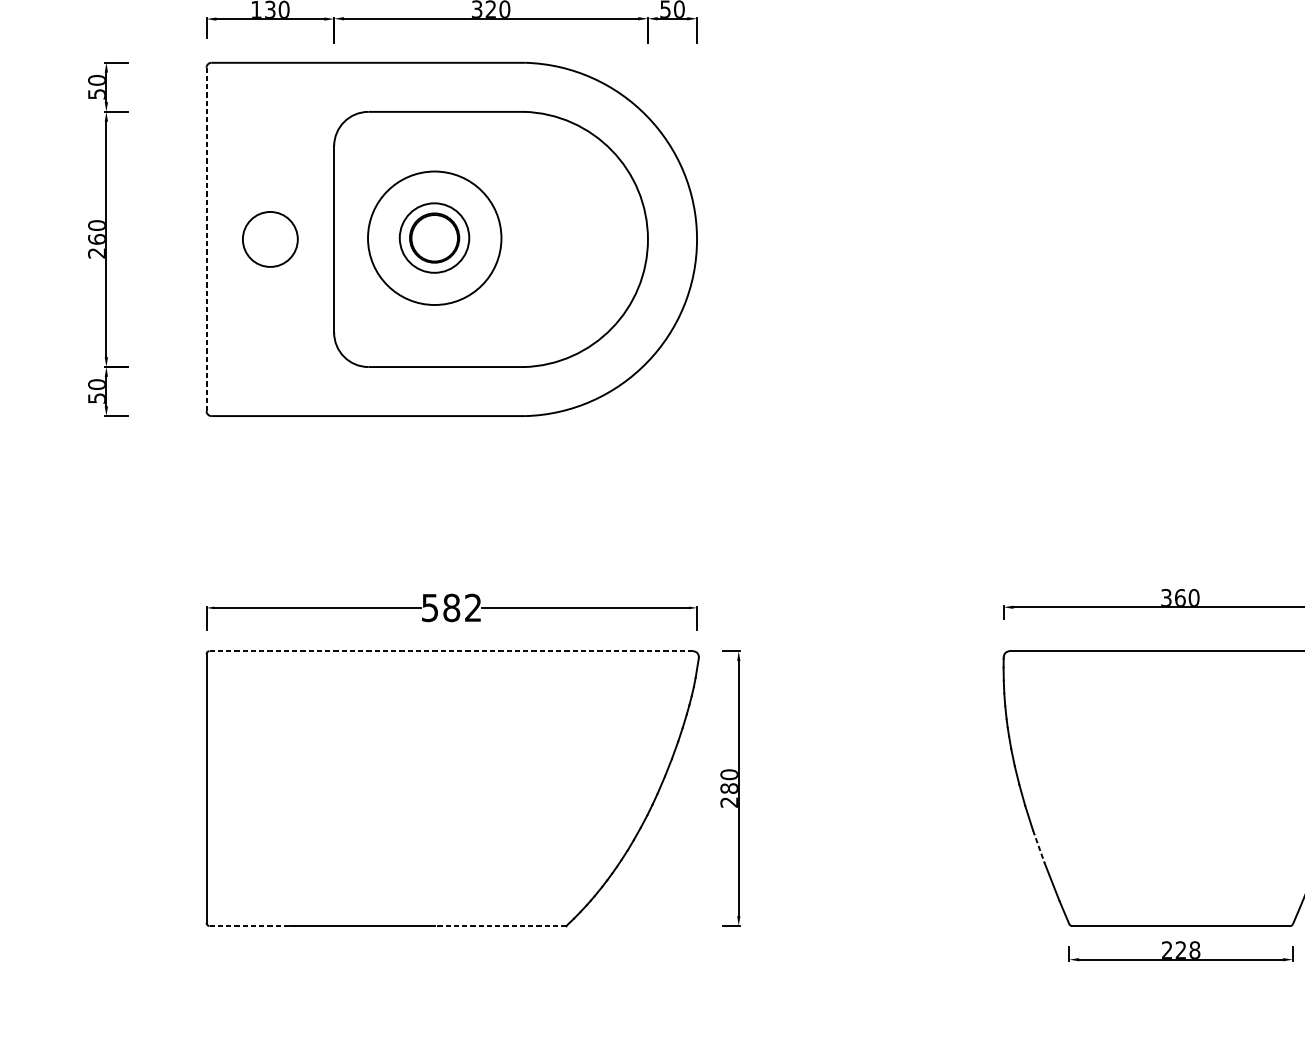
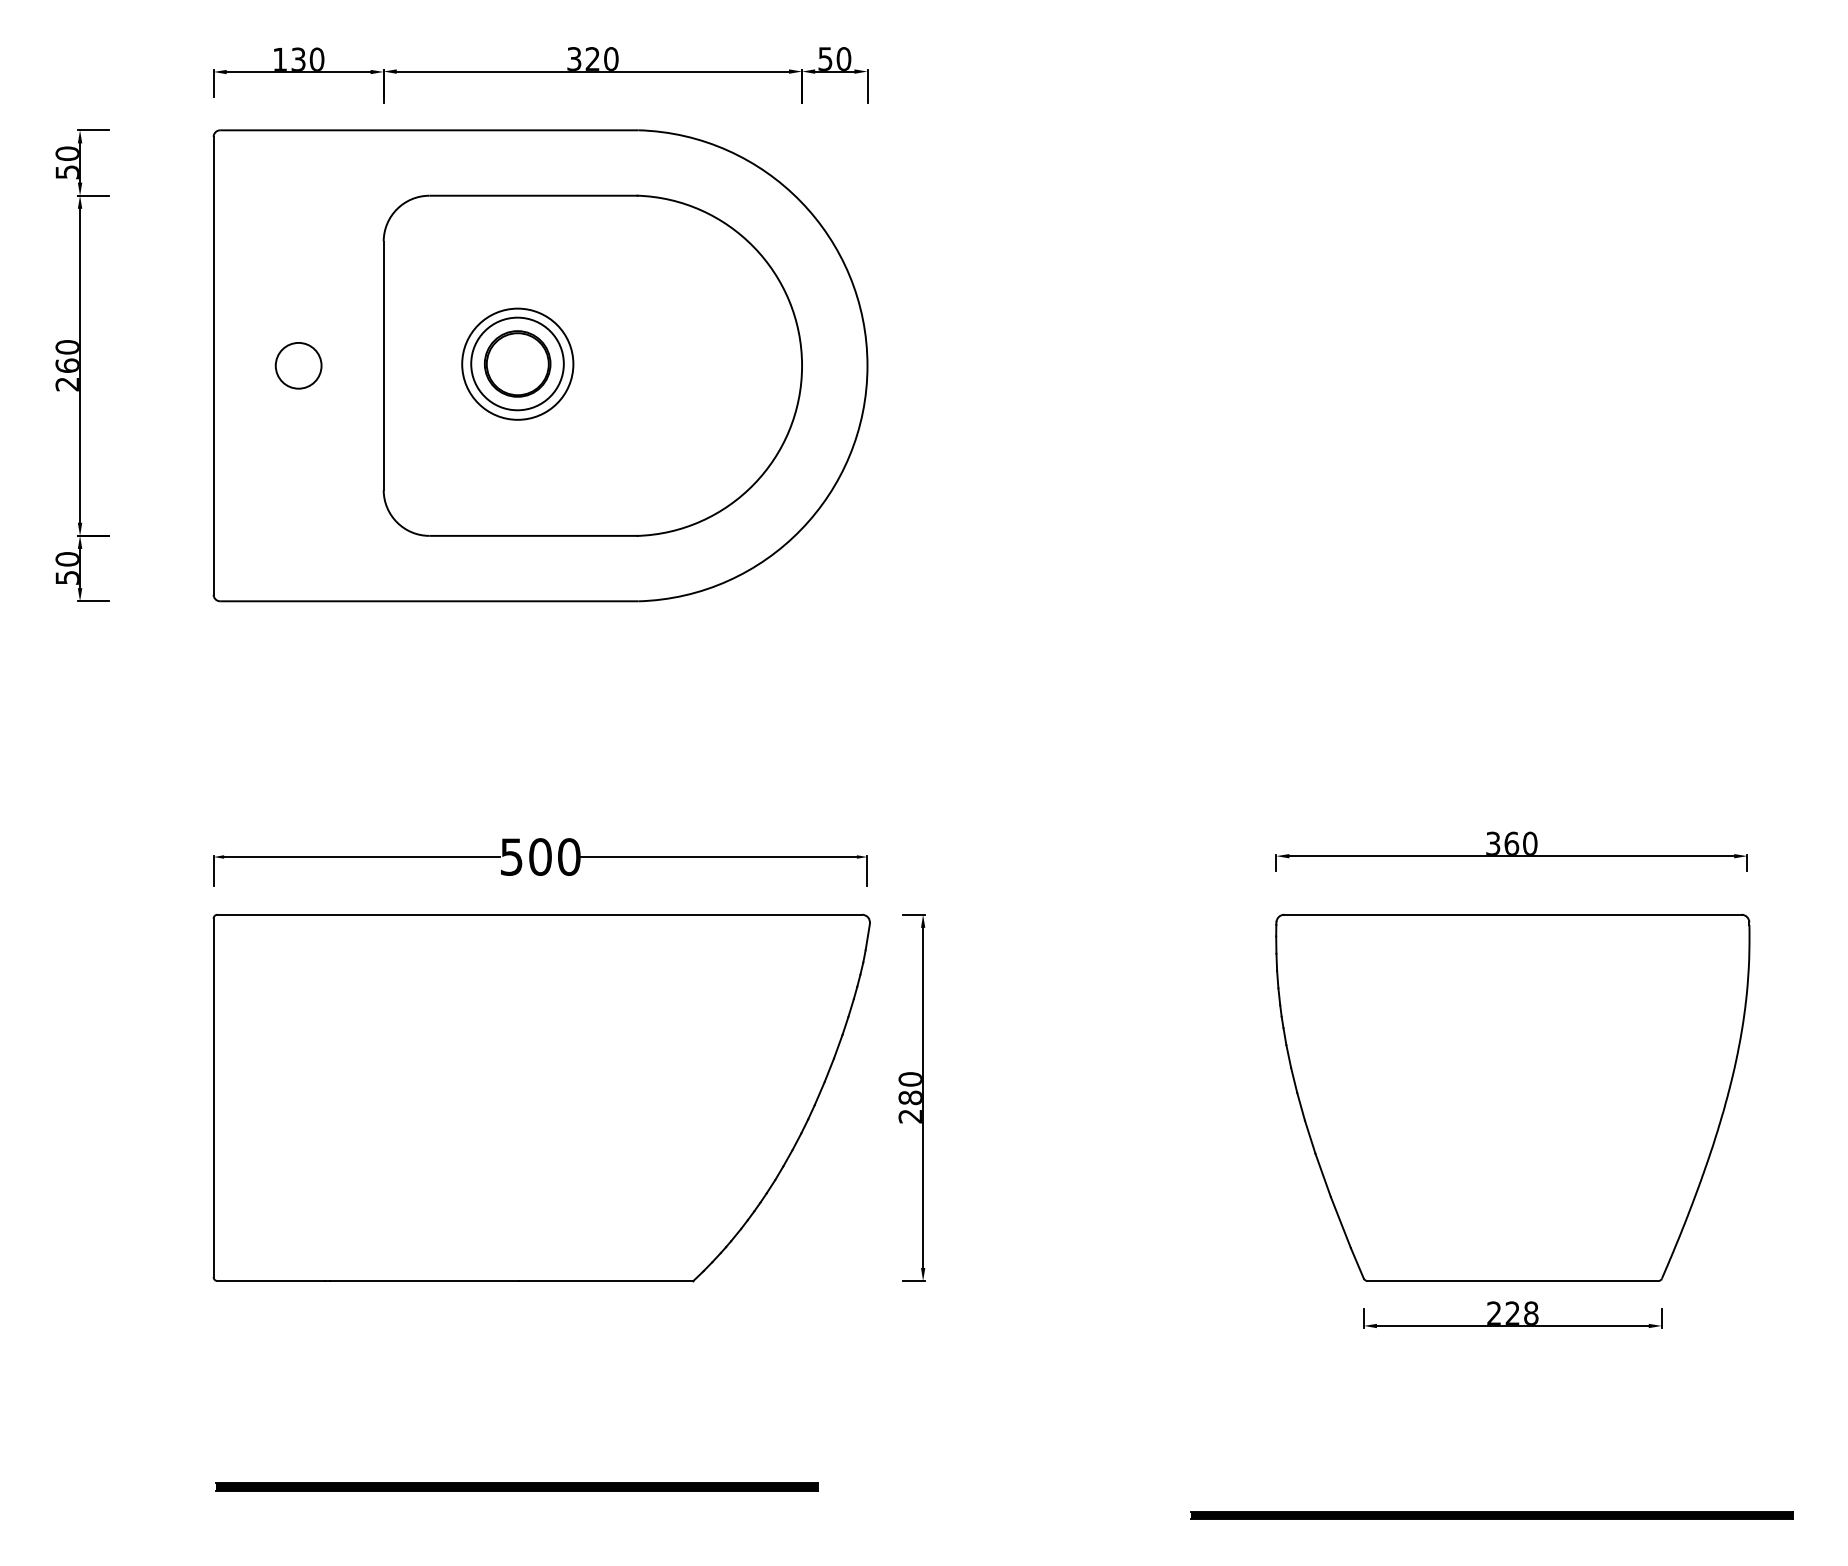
circle: (434, 237) -> (517, 363), size x0.62
line: (206, 239) -> (213, 365), dashed -> solid
circle: (270, 239) -> (298, 365), size x0.62
text: (462, 607) -> (554, 856), 582 -> 500
line: (451, 651) -> (540, 914), dashed -> solid
line: (1039, 846) -> (1323, 1175), dashed -> solid
line: (249, 926) -> (271, 1281), dashed -> solid
line: (500, 926) -> (605, 1281), dashed -> solid

